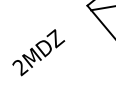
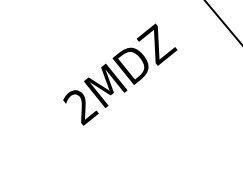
text: (38, 52) -> (119, 74), moved

